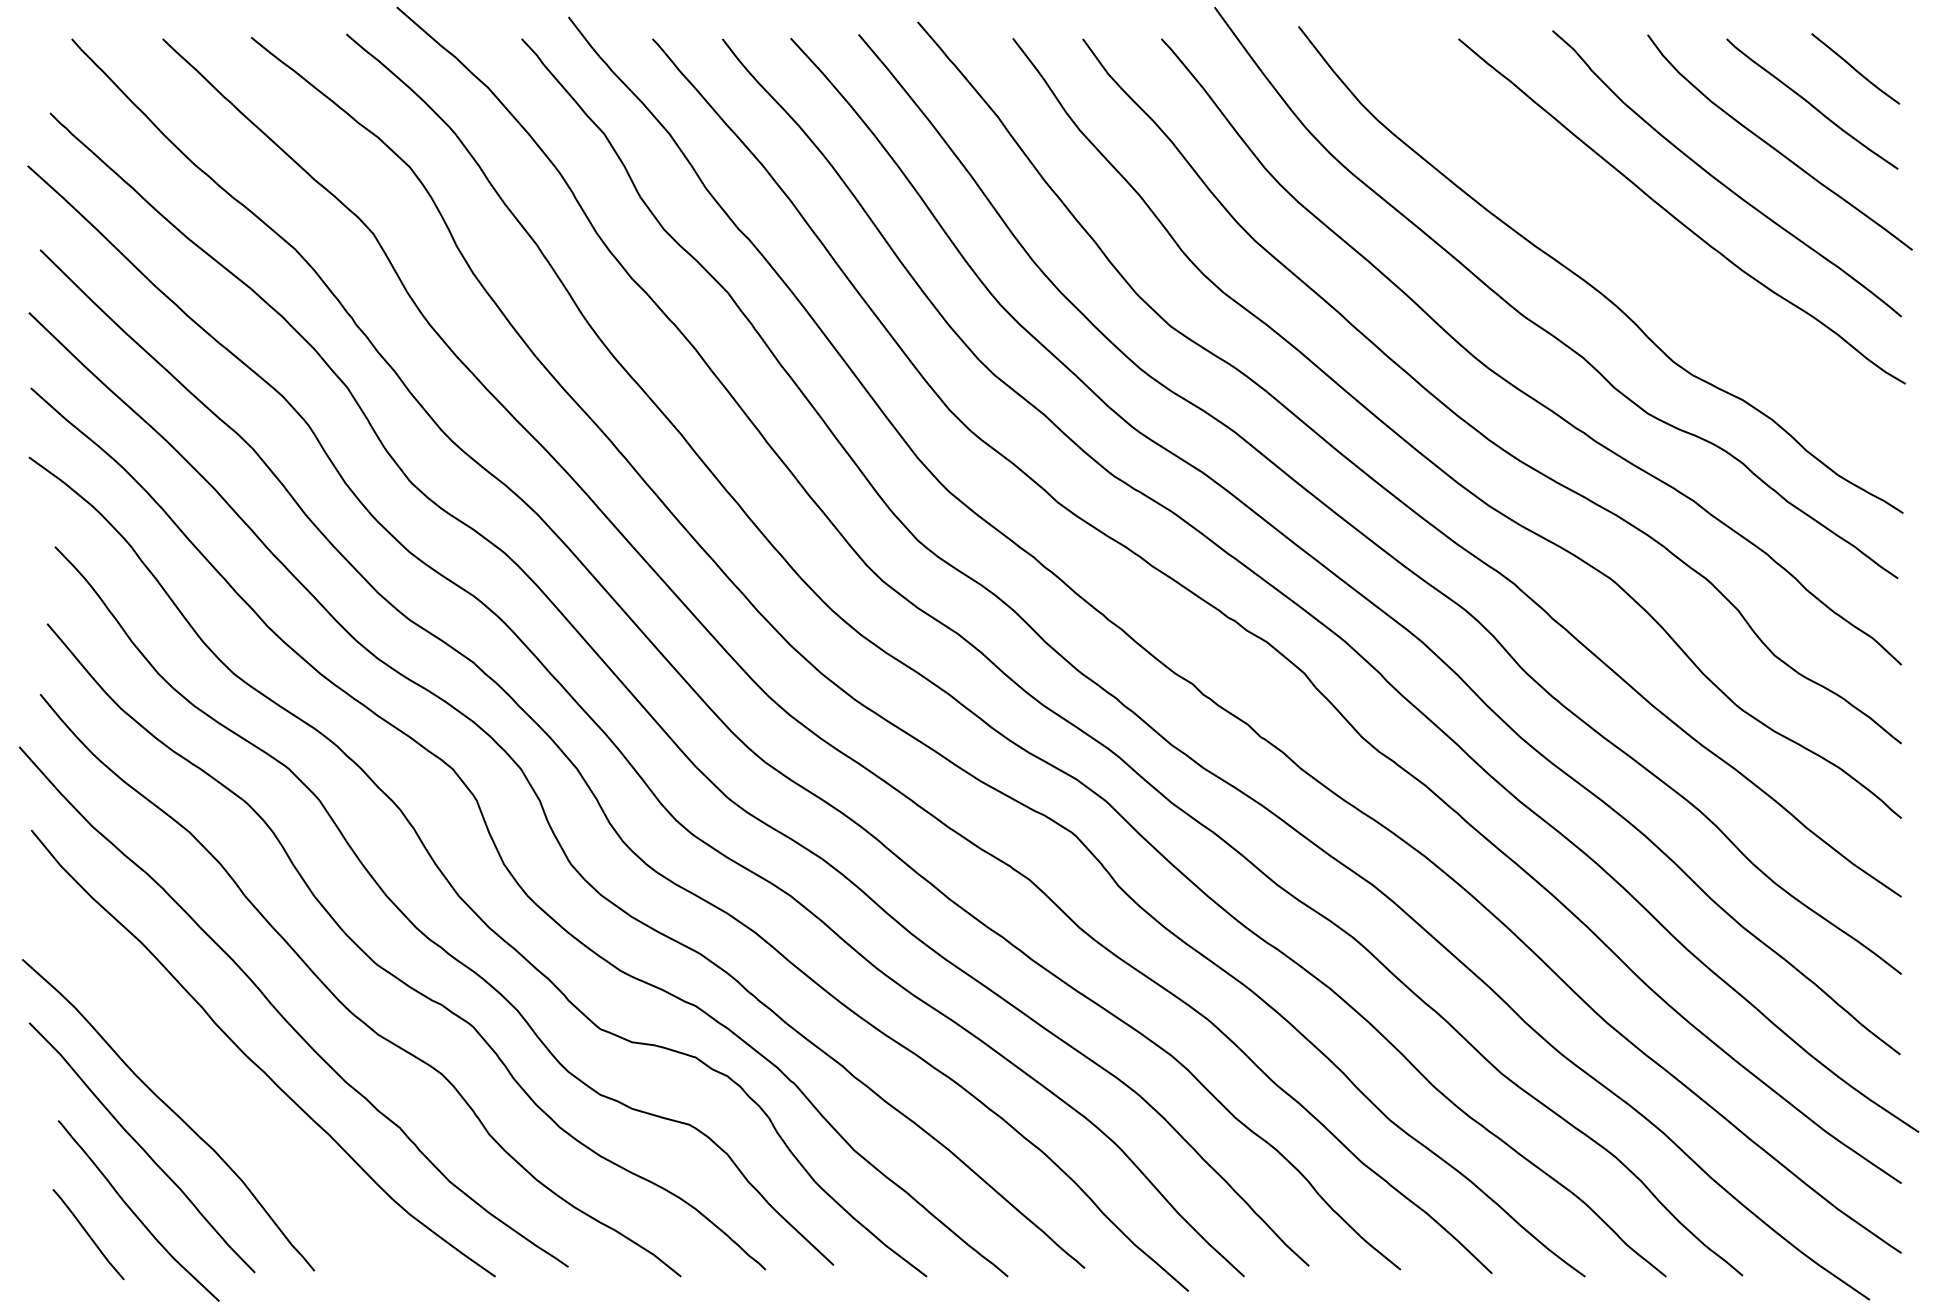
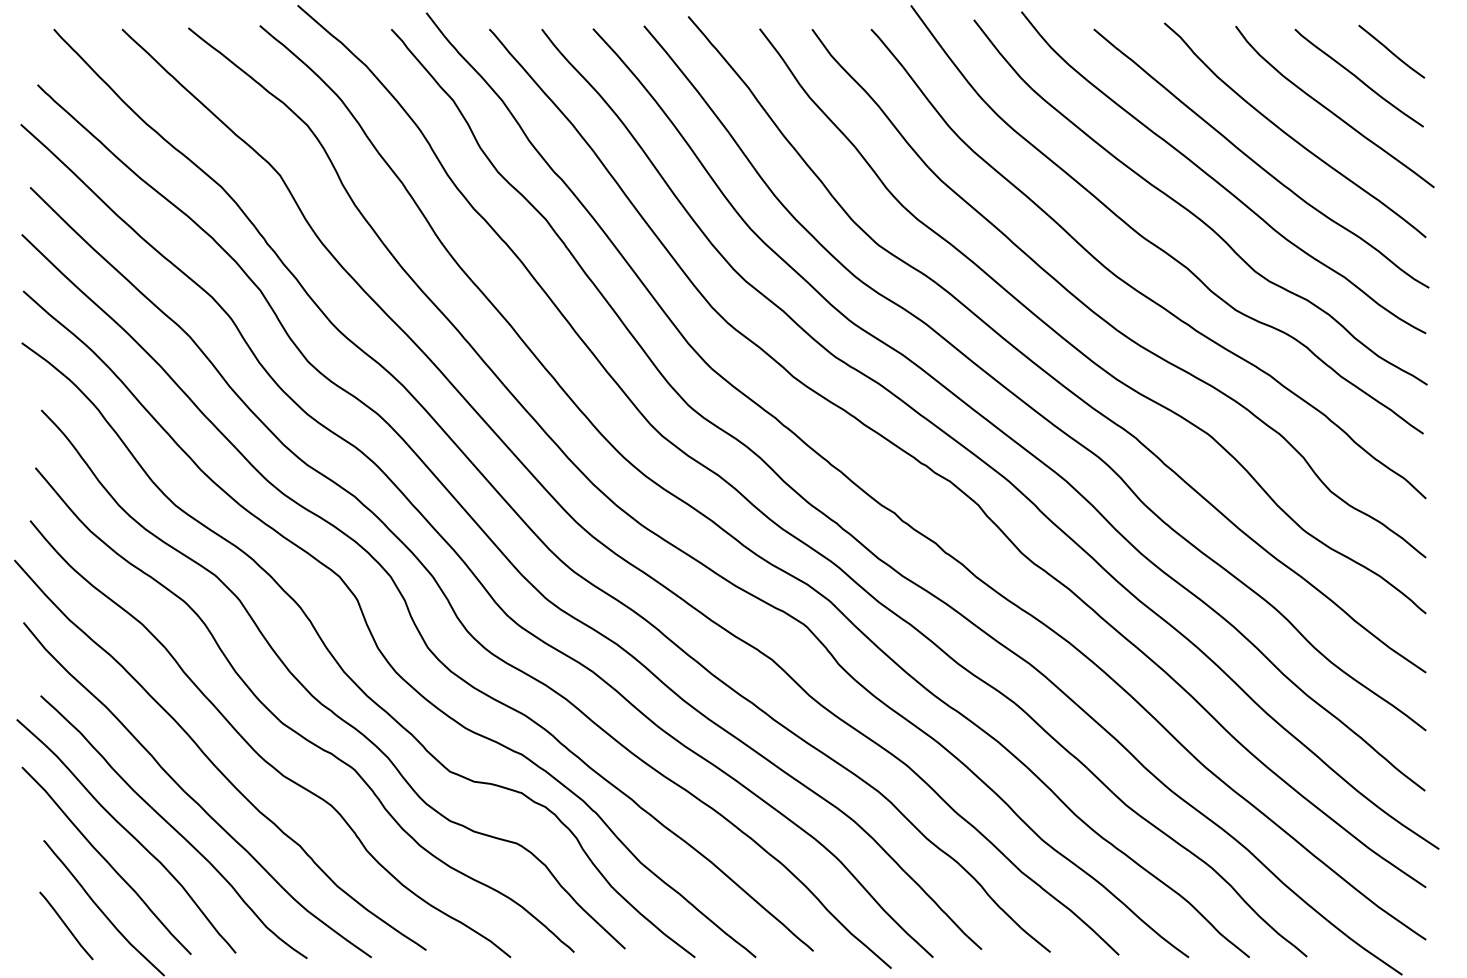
curve: (1624, 241) -> (1218, 181), added
curve: (231, 1103) -> (173, 827), added

